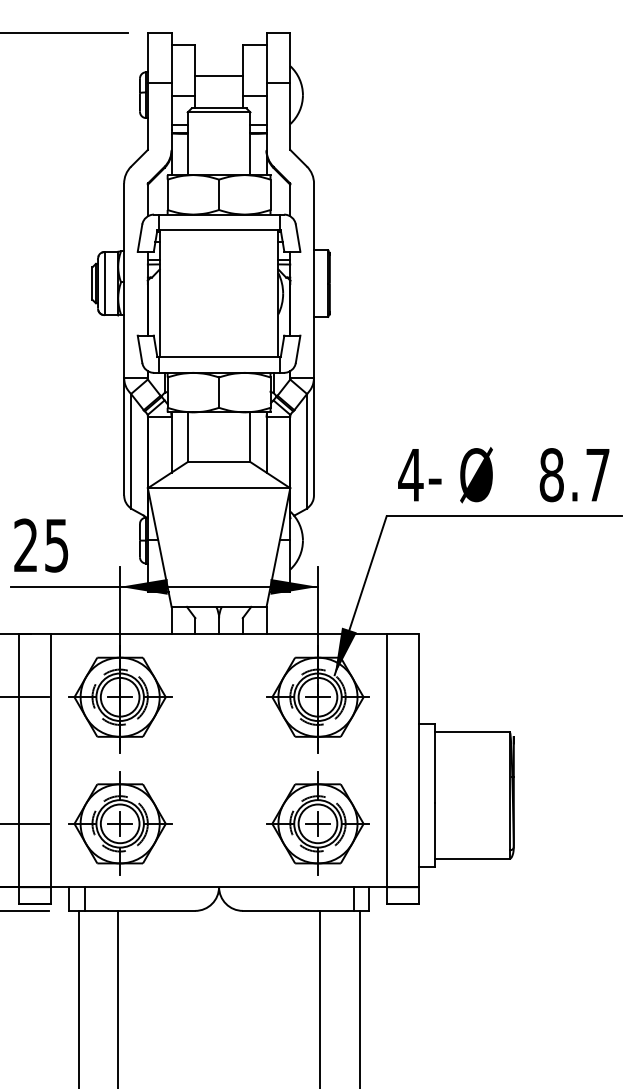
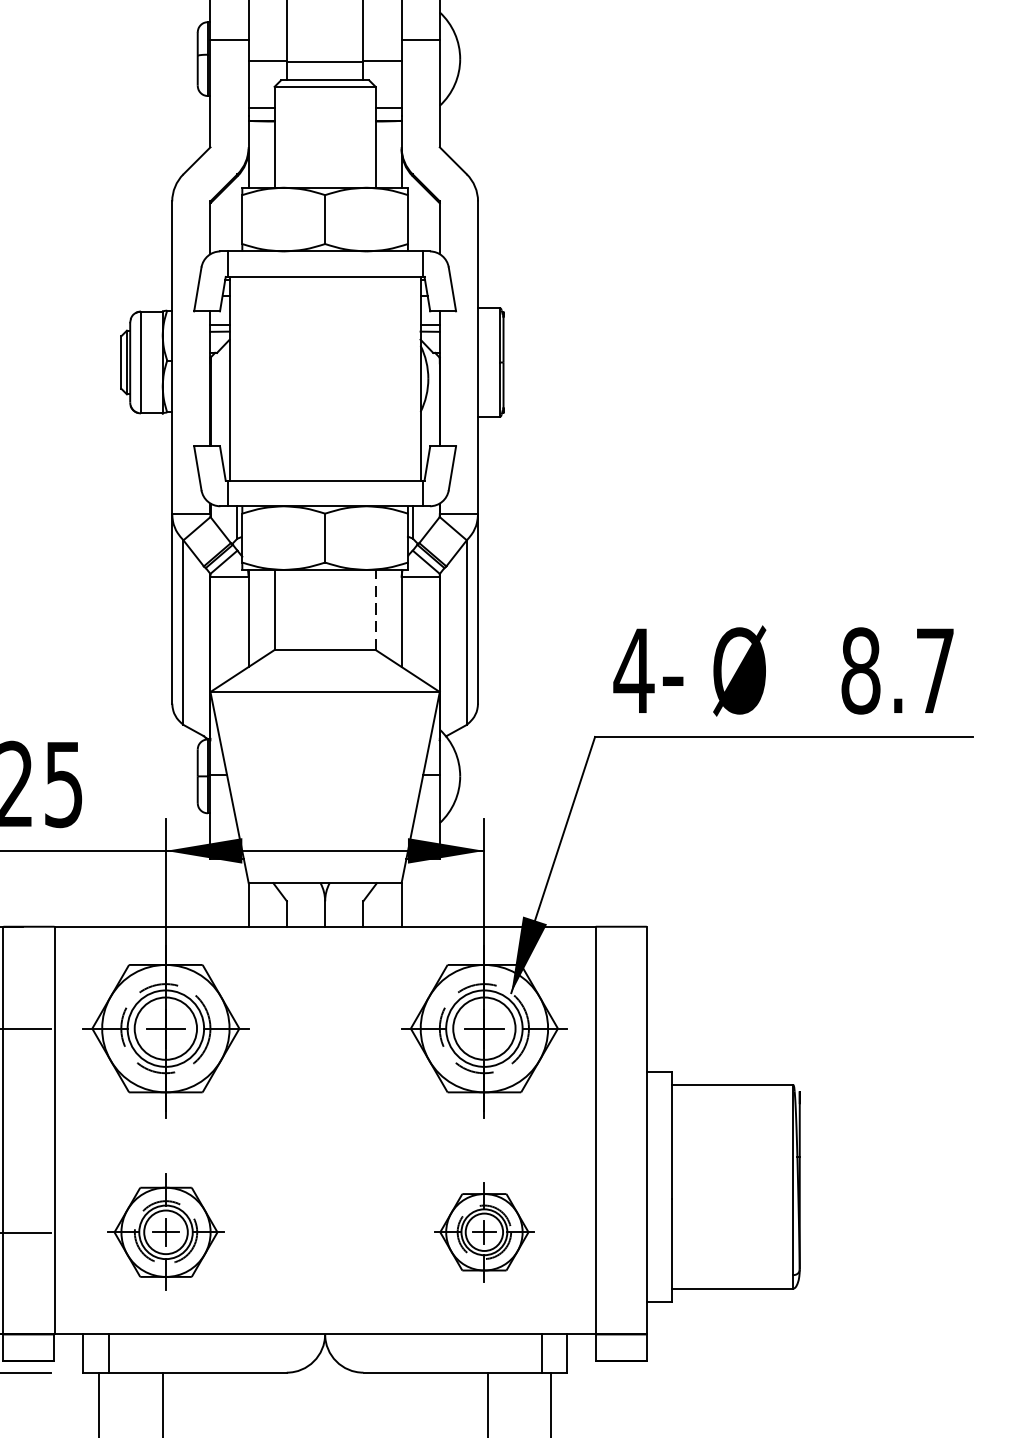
line: (218, 76) -> (324, 62), moved
line: (250, 437) -> (375, 610), solid -> dashed
part: (120, 823) -> (166, 1231), size x0.7
part: (317, 823) -> (483, 1231), size x0.6

